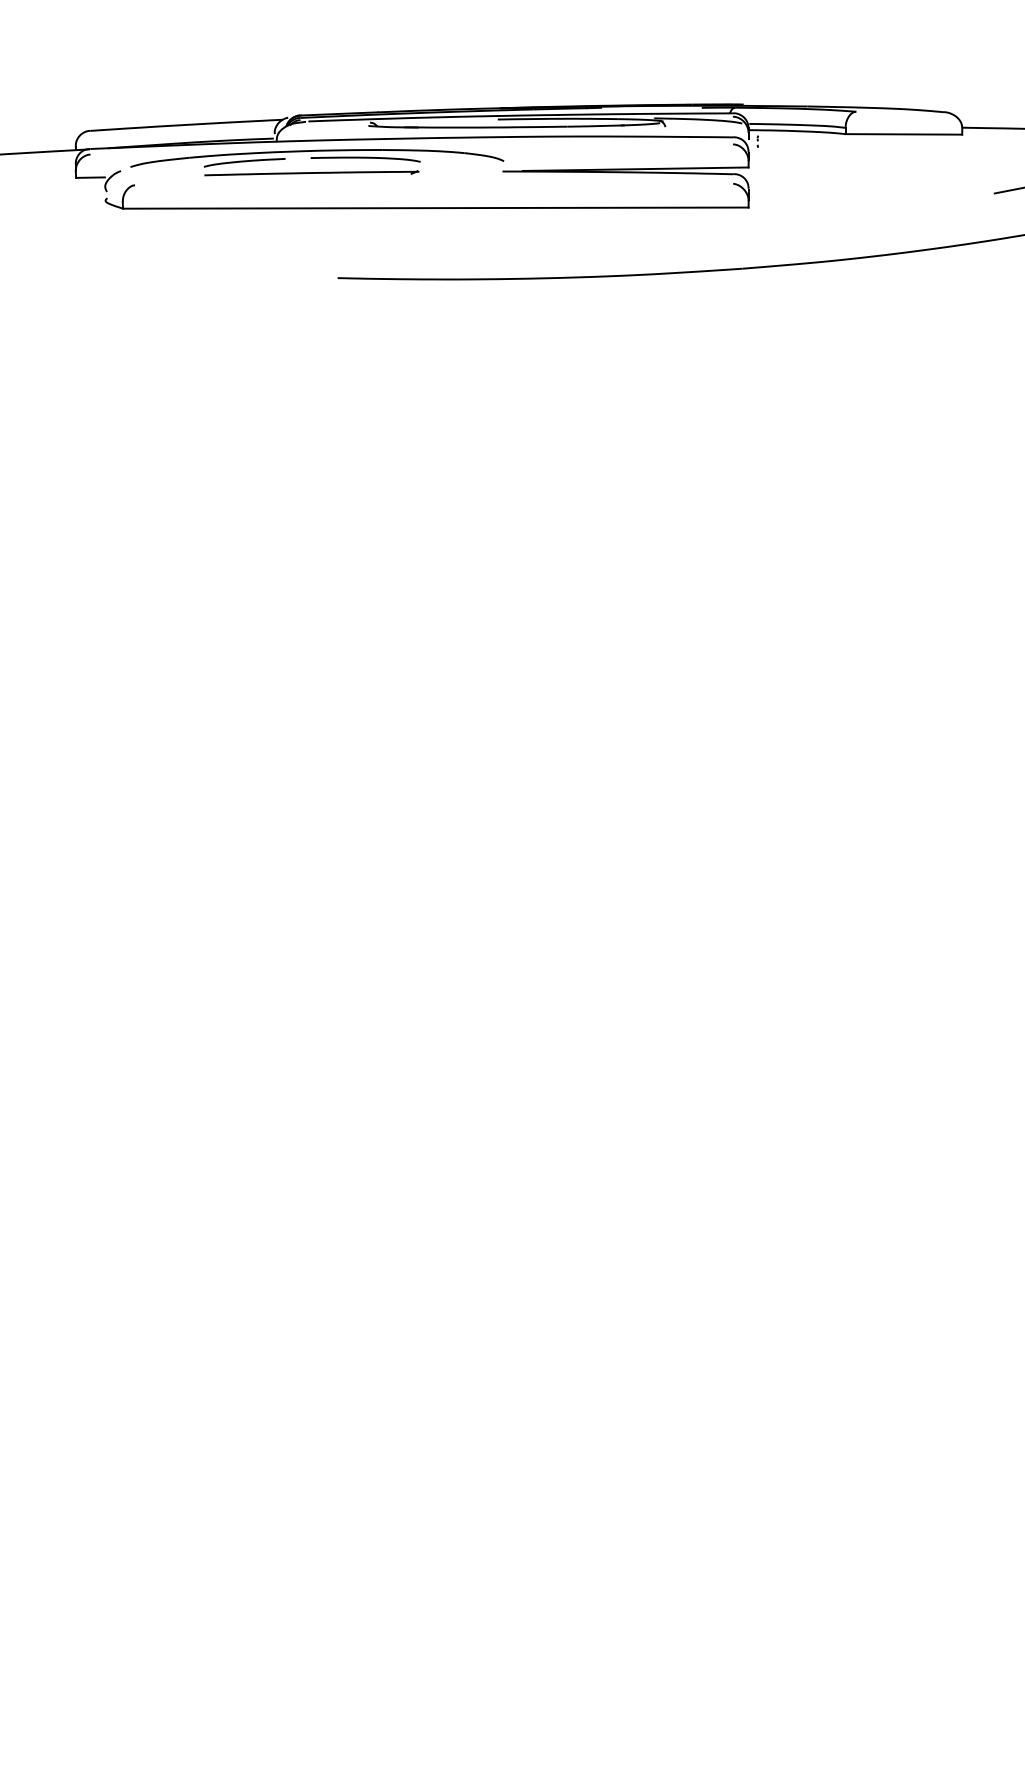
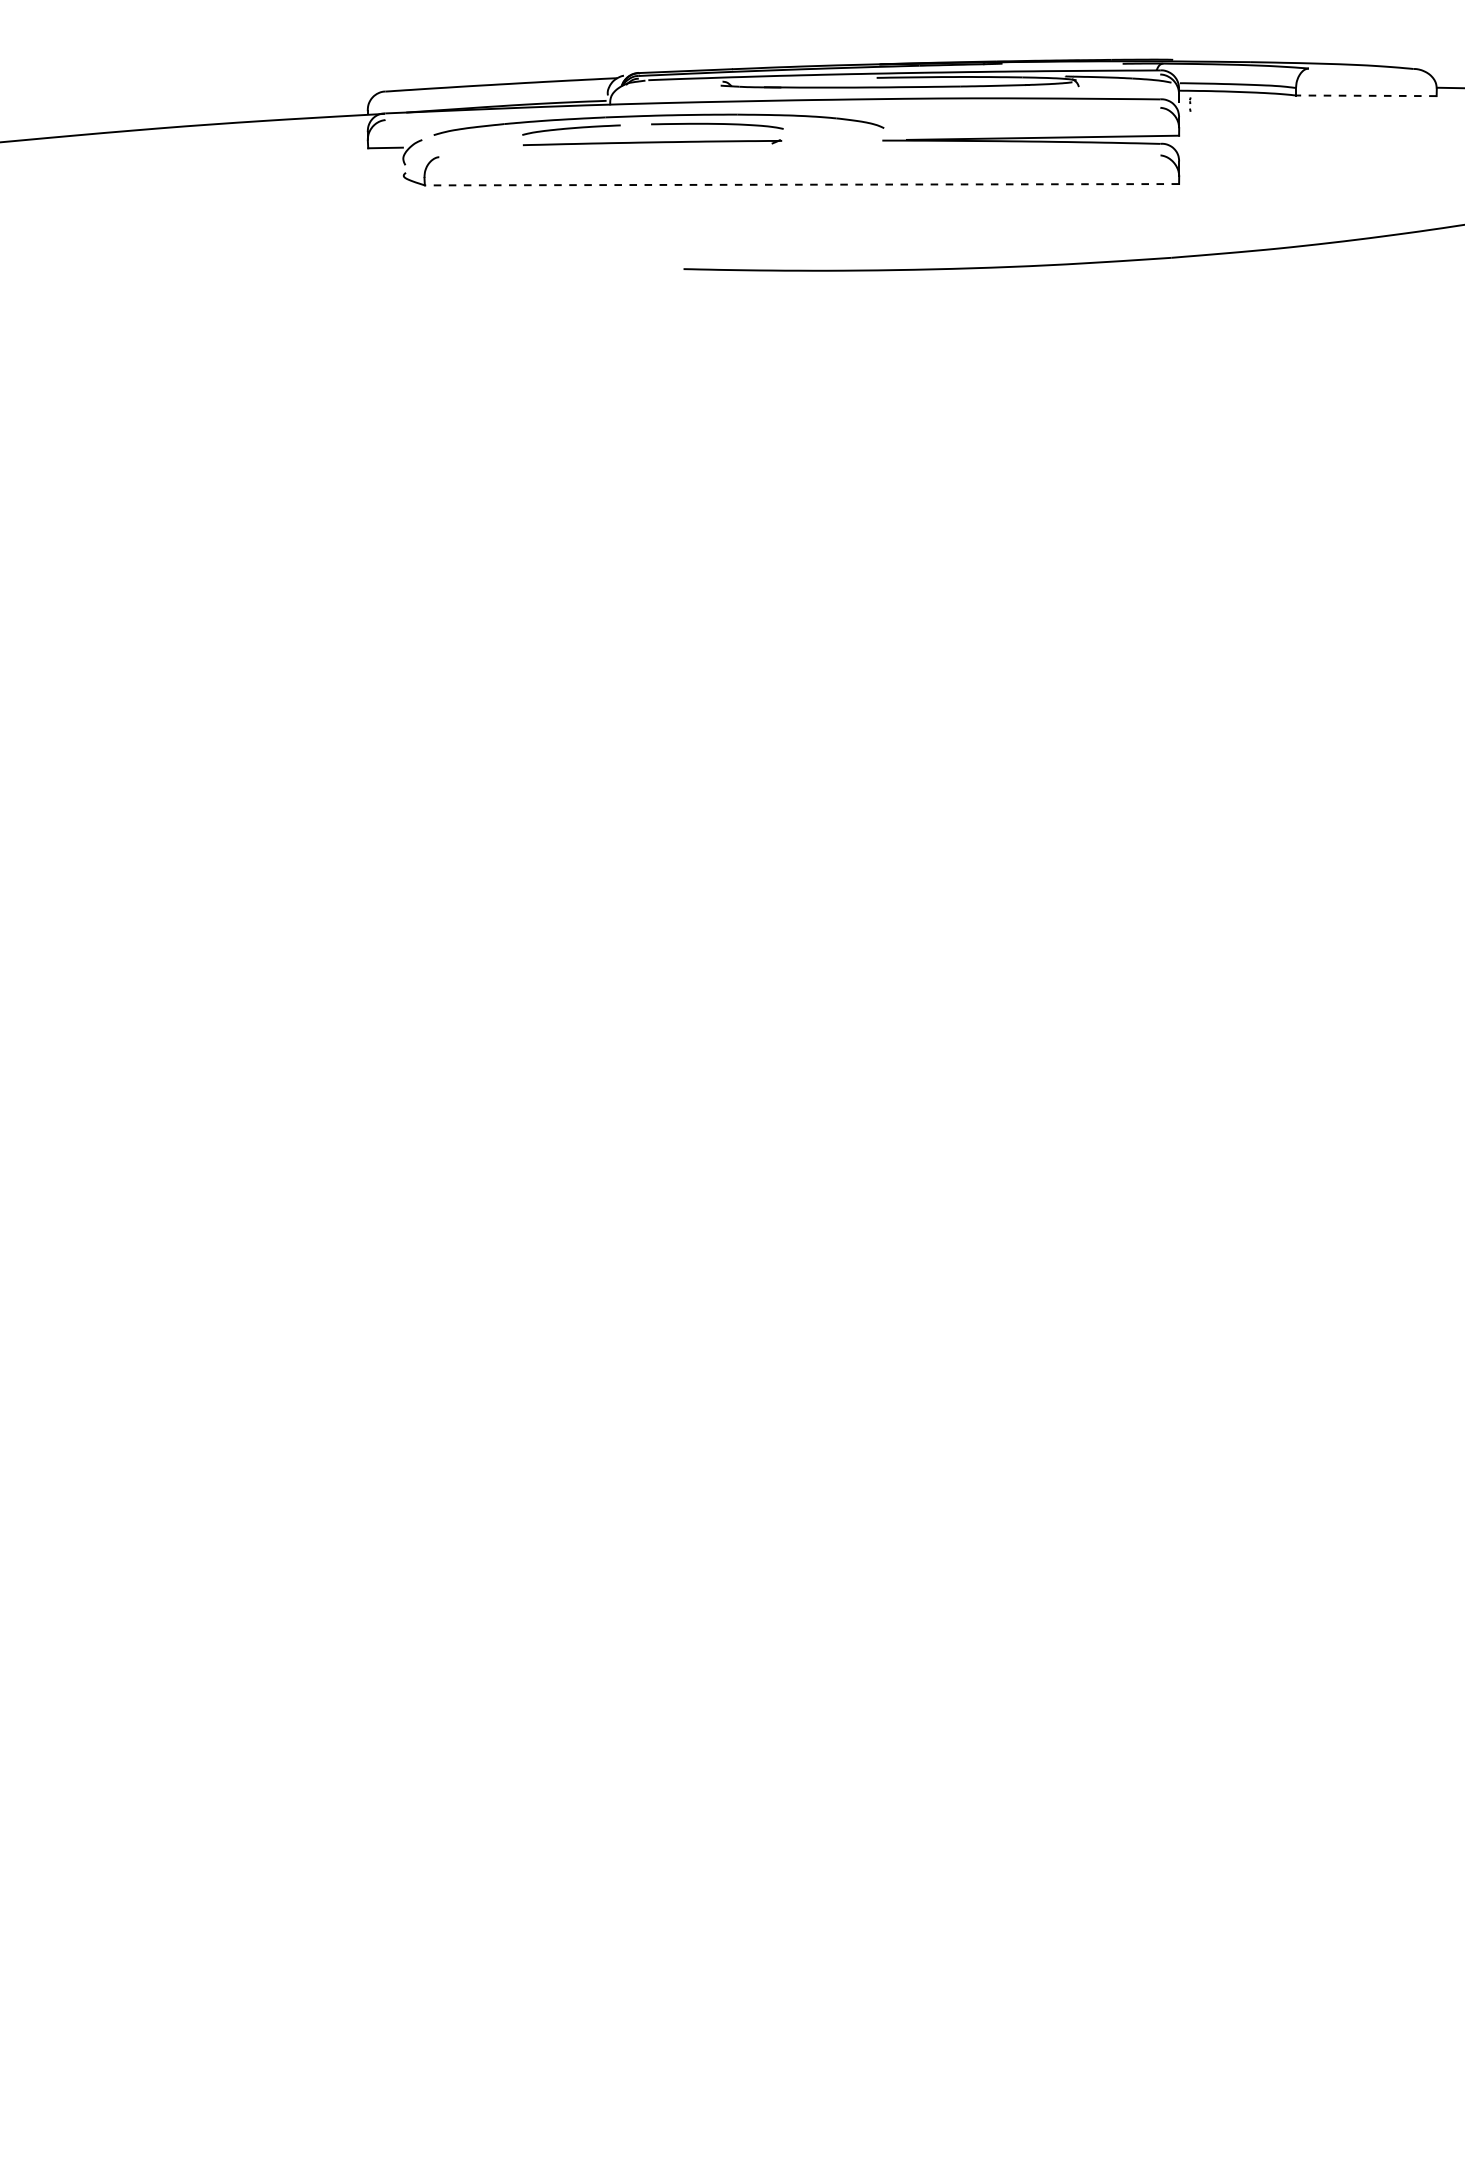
line: (903, 134) -> (1365, 95), solid -> dashed
line: (435, 207) -> (801, 184), solid -> dashed

